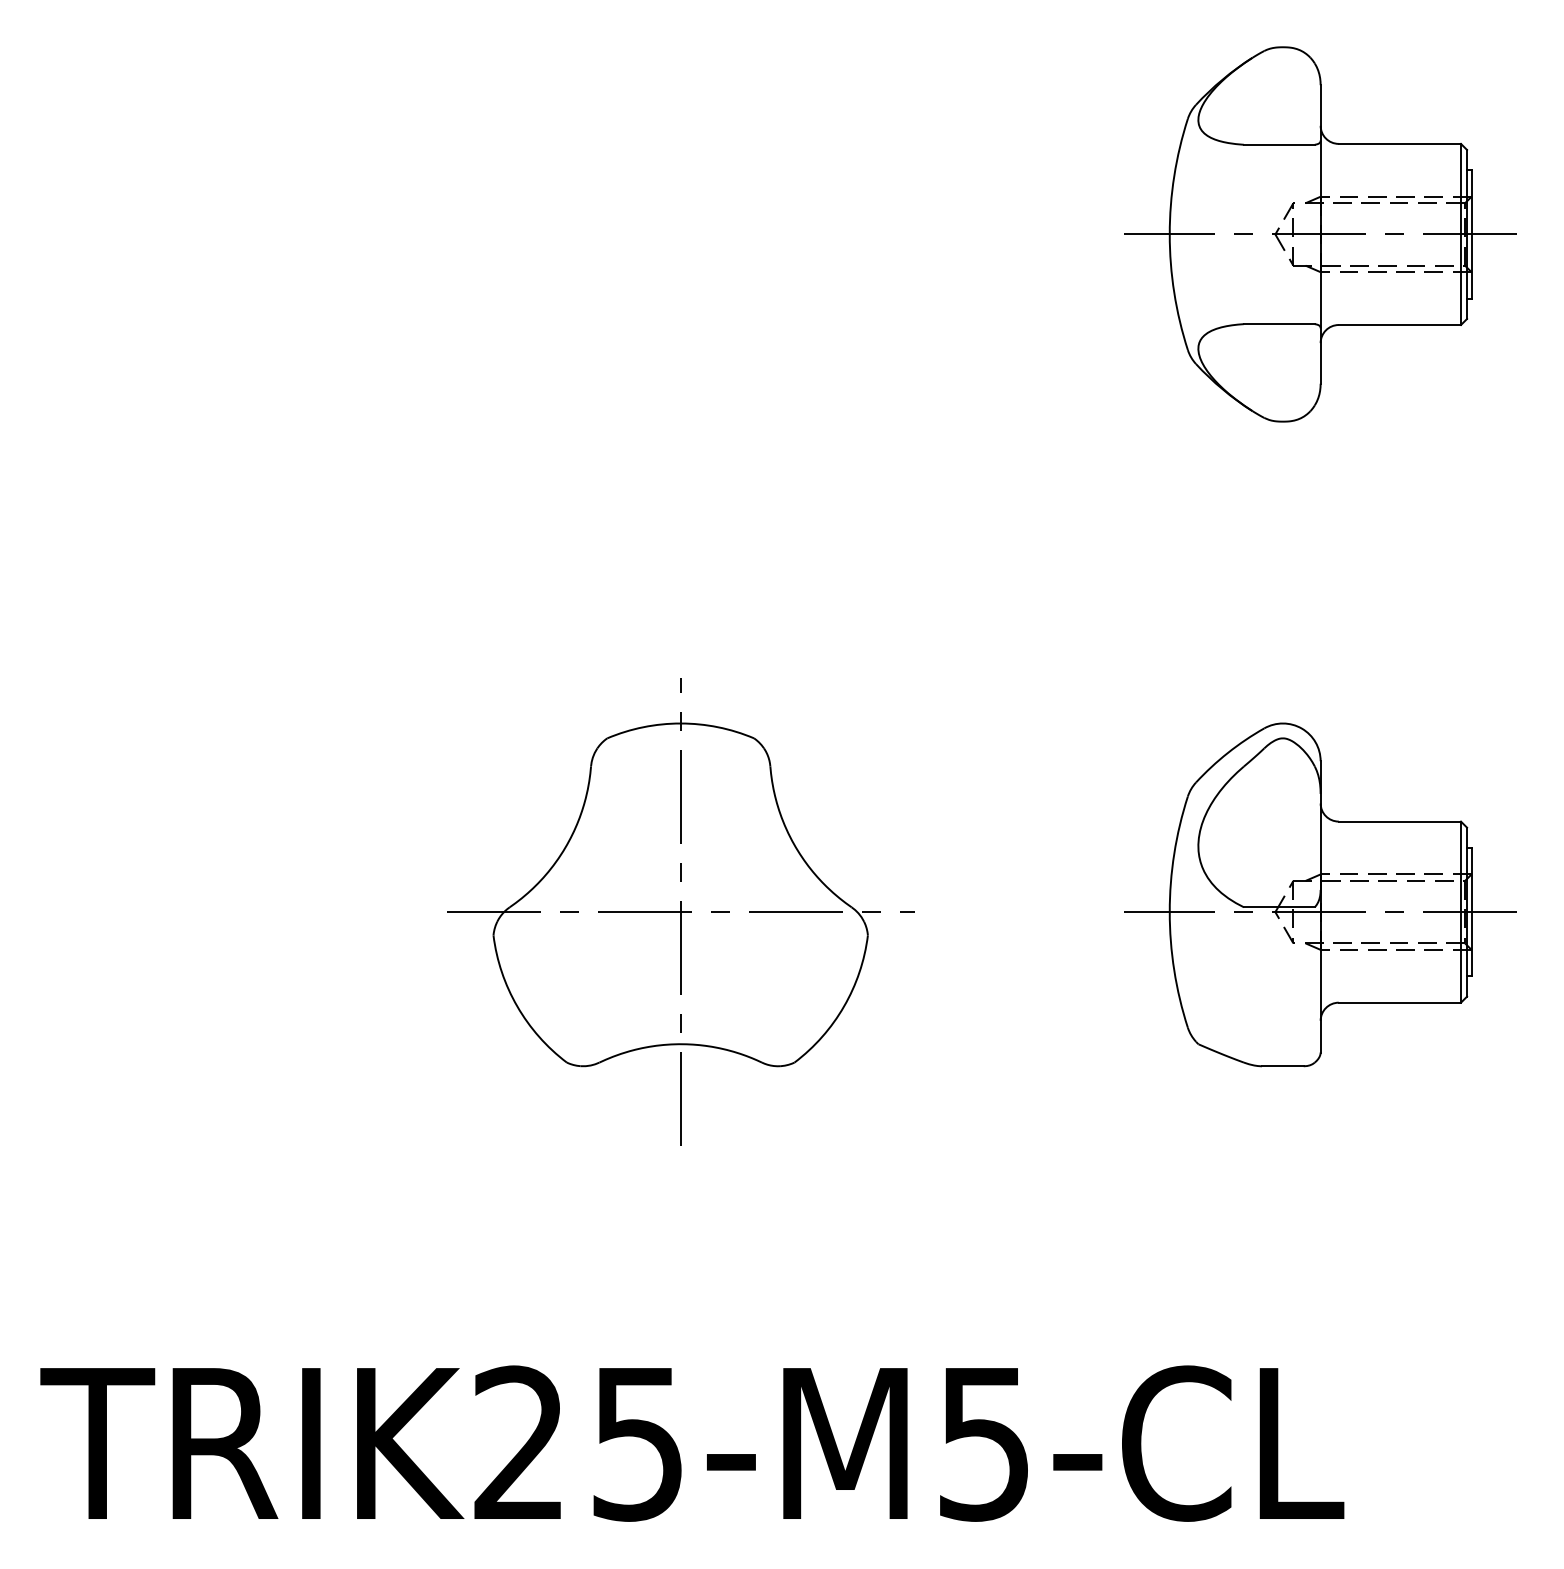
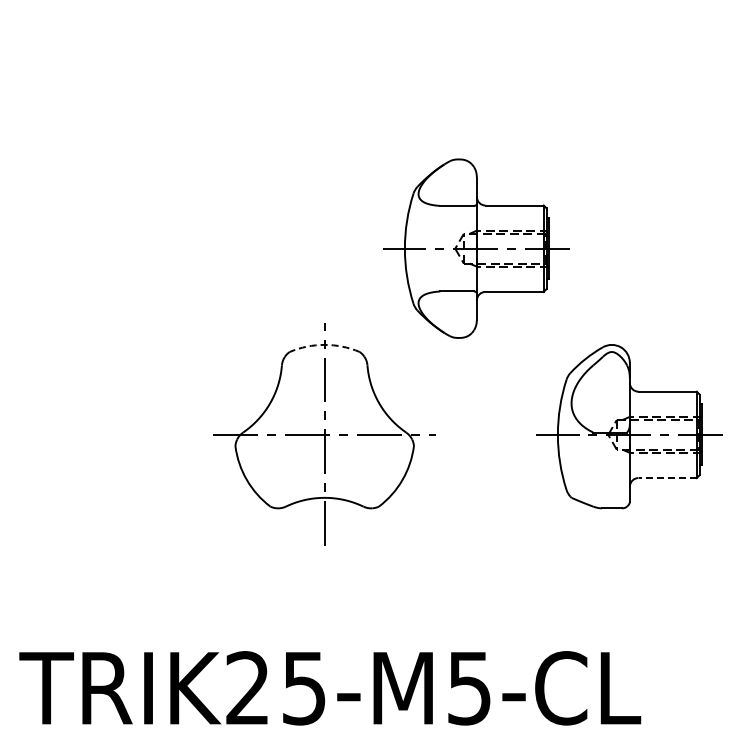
part: (1319, 234) -> (476, 248), moved
arc: (680, 722) -> (324, 344), solid -> dashed
line: (1399, 1003) -> (667, 478), solid -> dashed

